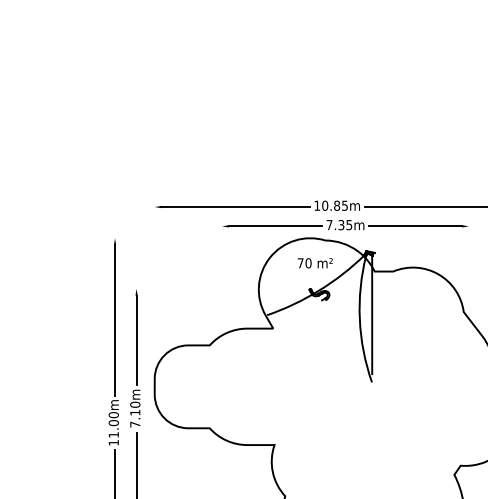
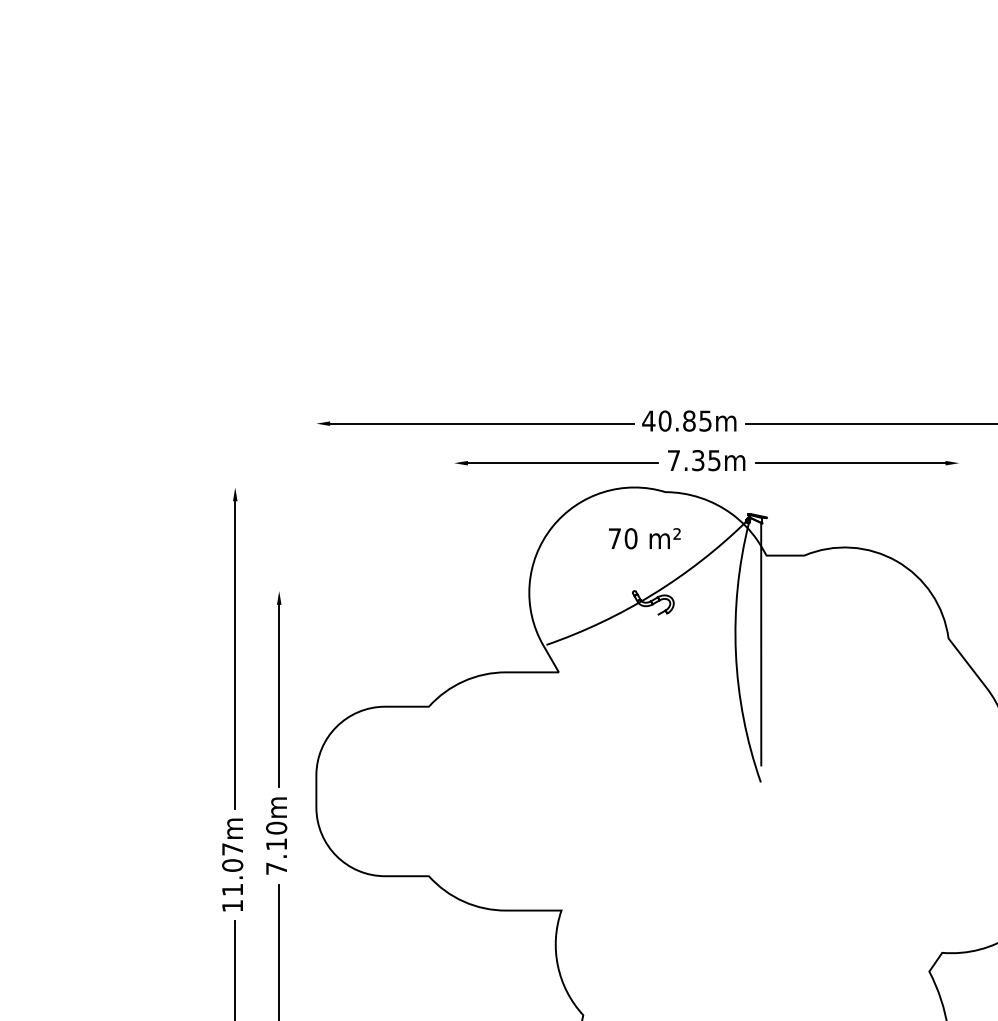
text: (317, 205) -> (649, 420), 10.85m -> 40.85m
text: (113, 415) -> (232, 850), 11.00m -> 11.07m

